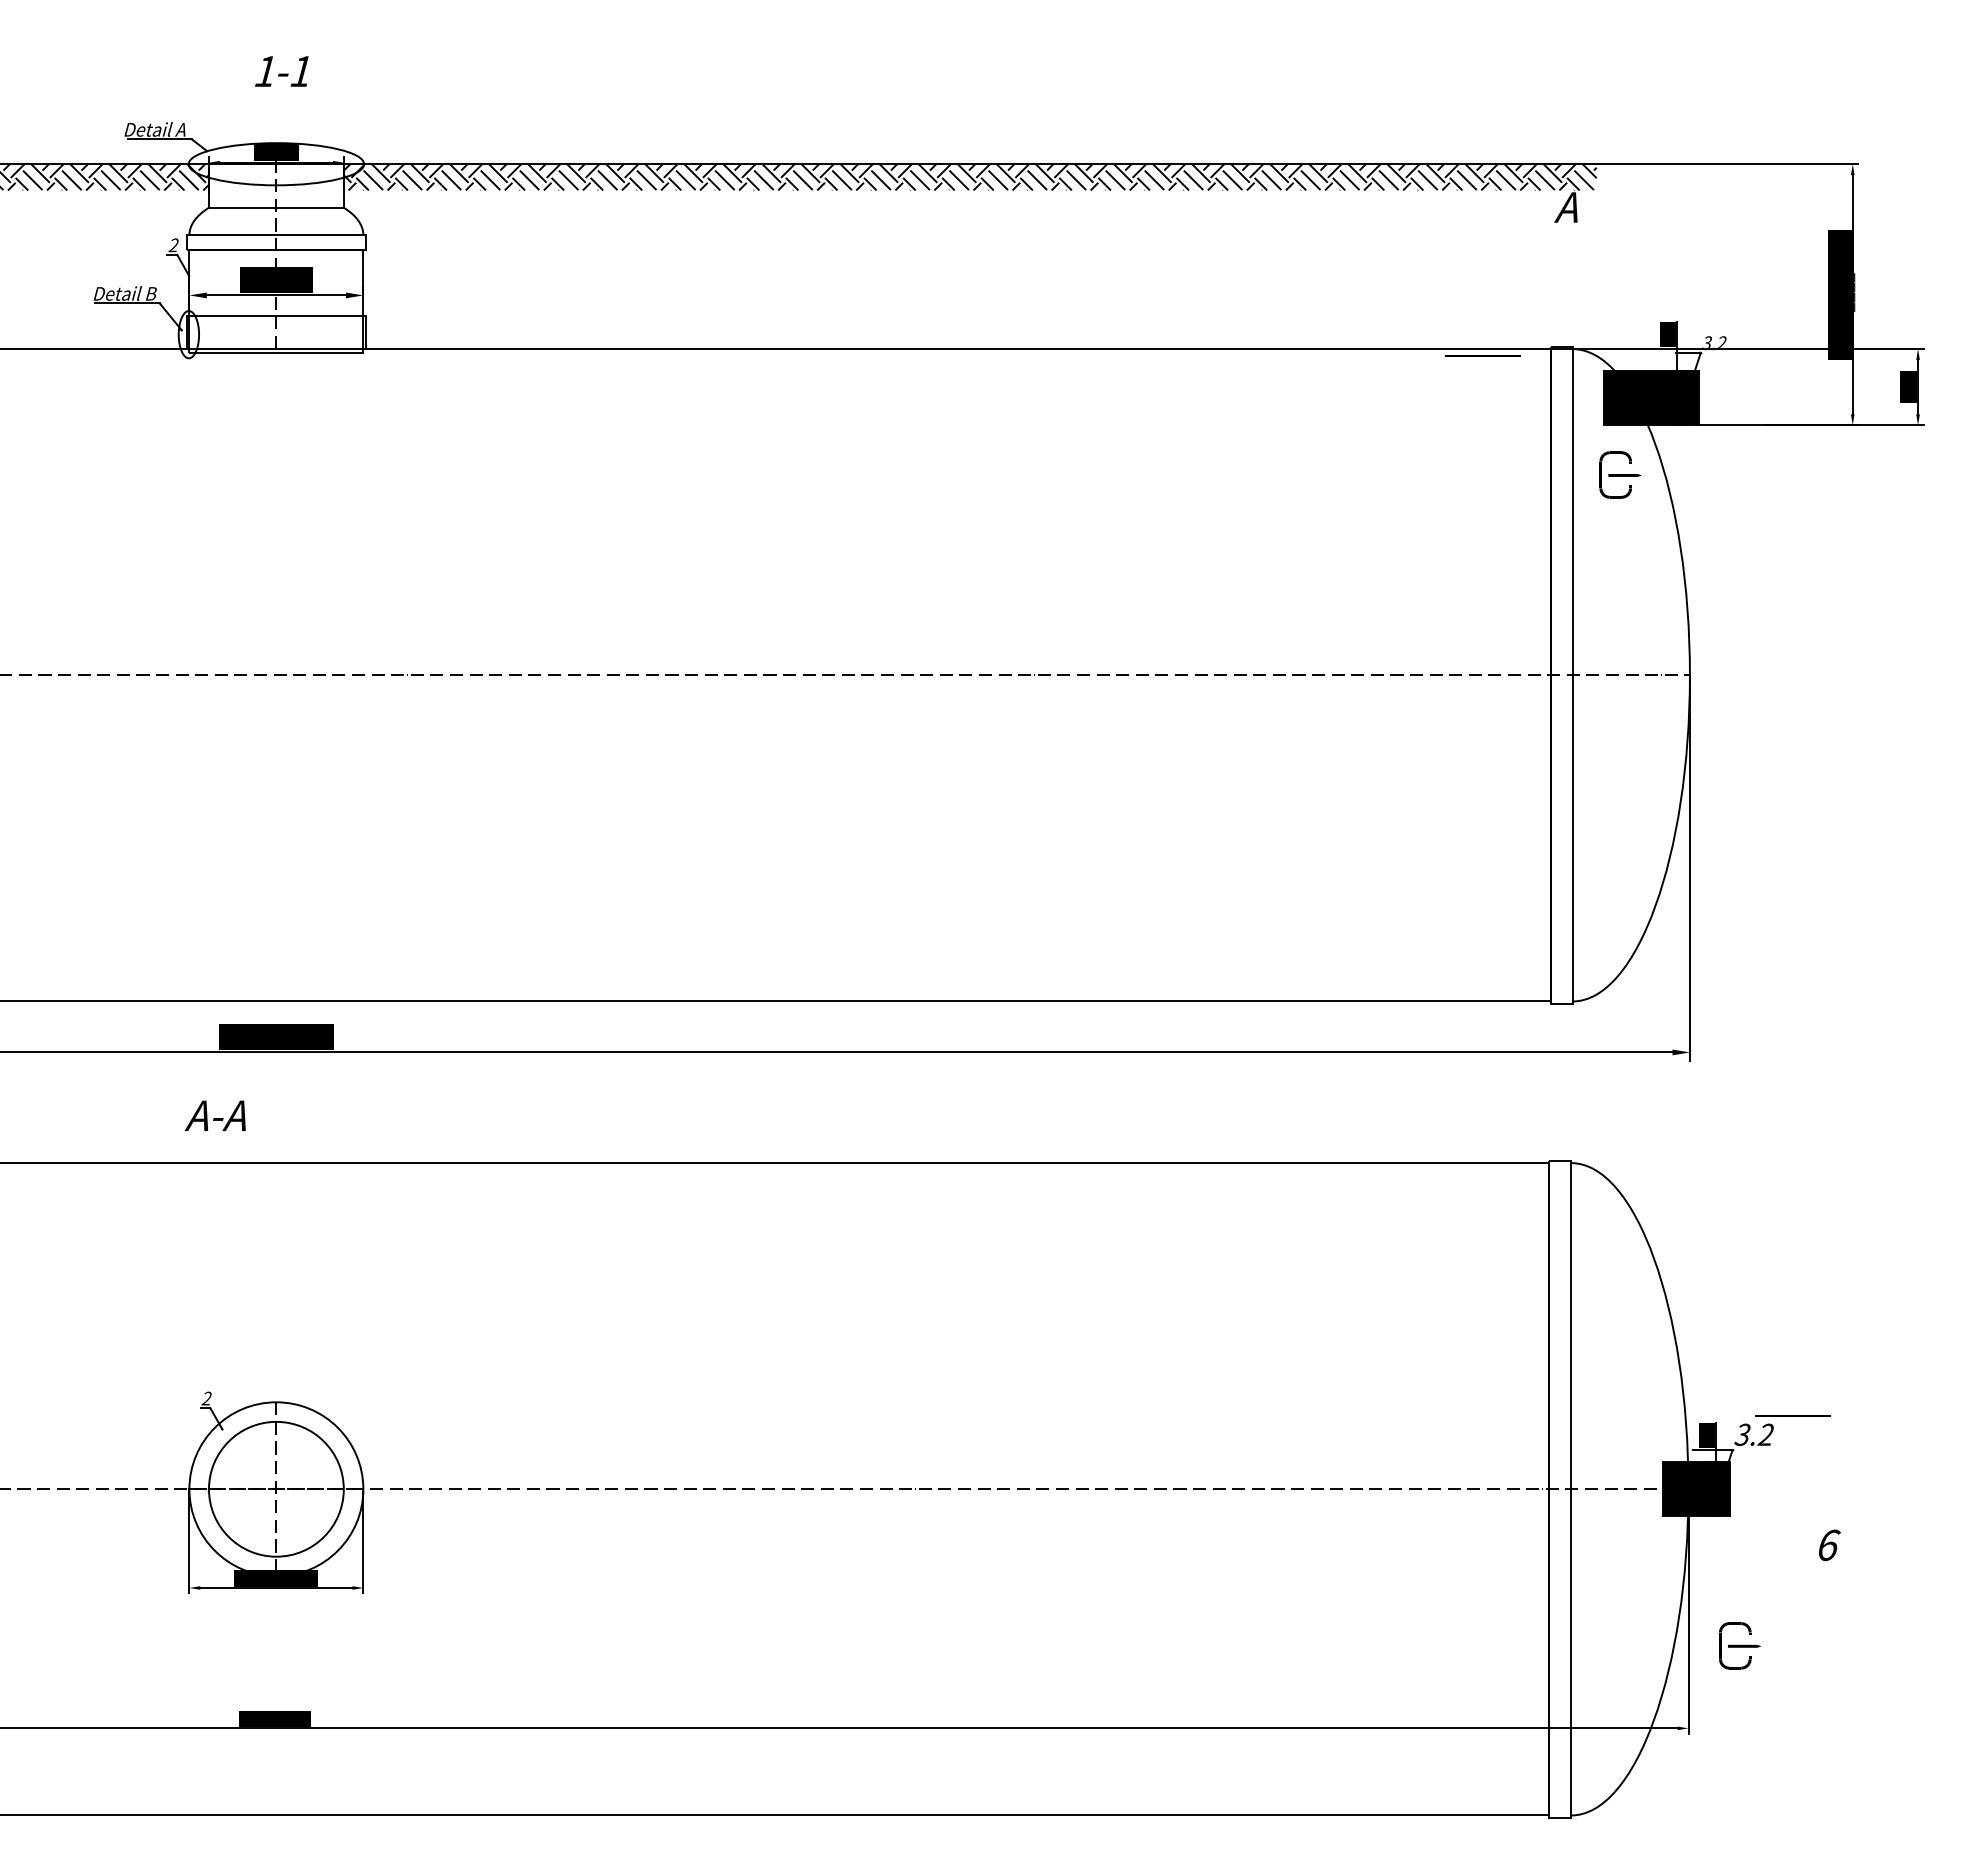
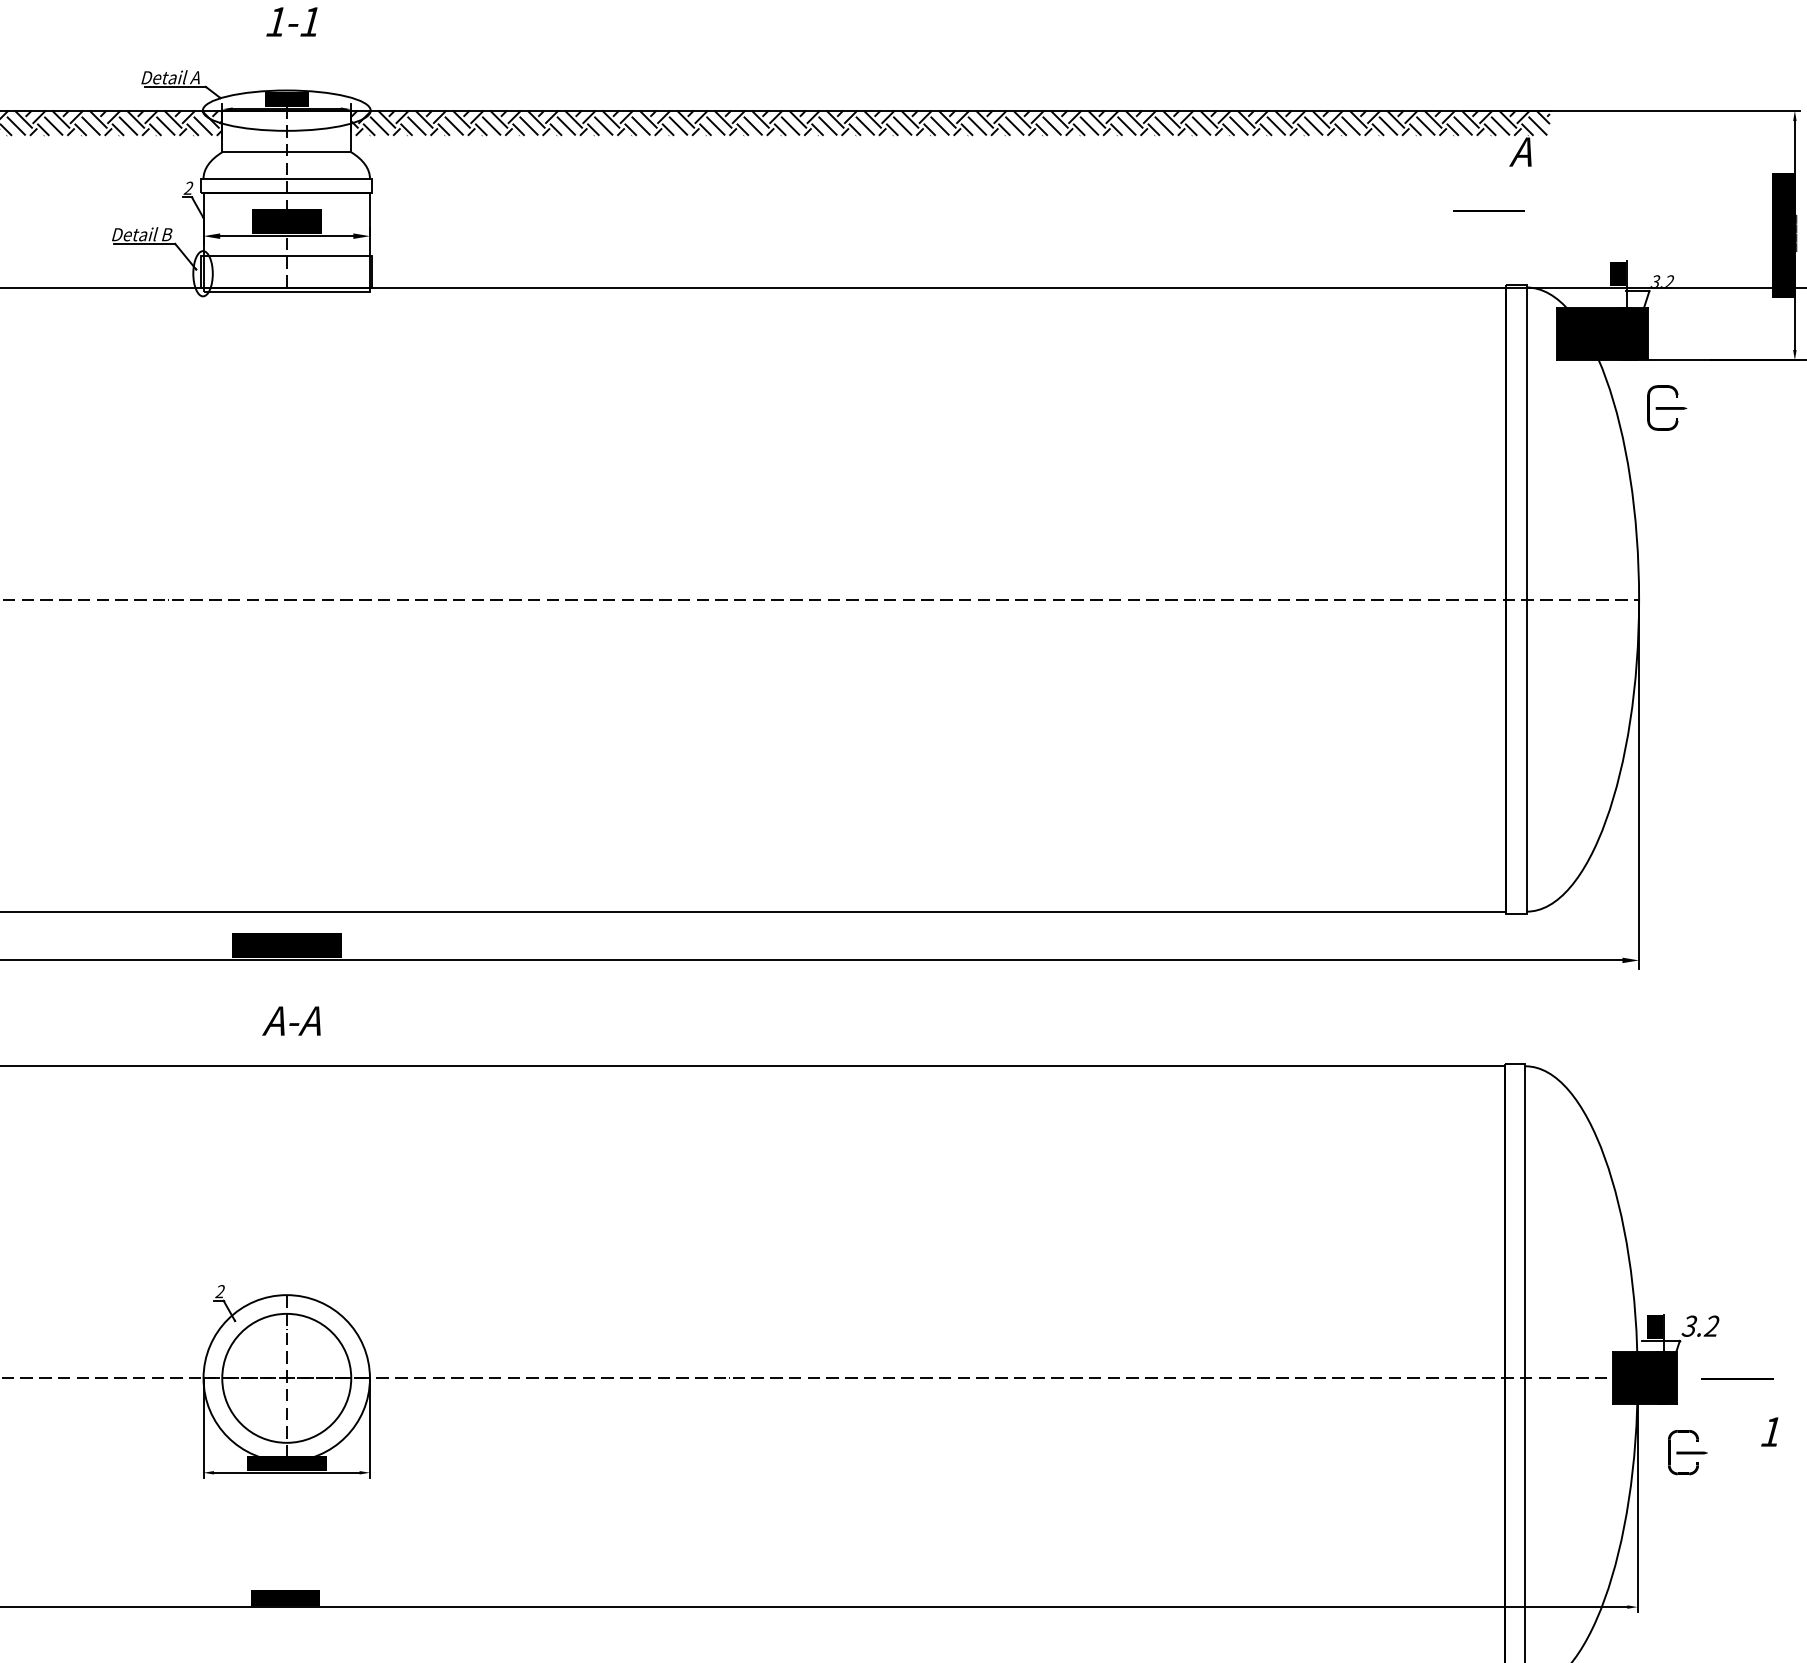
line: (1482, 355) -> (1488, 210), moved
part: (1620, 474) -> (1667, 407), moved
text: (214, 1115) -> (290, 1020), moved
line: (1792, 1415) -> (1737, 1378), moved
text: (1828, 1545) -> (1771, 1432), 6 -> 1
part: (1739, 1645) -> (1687, 1452), moved

